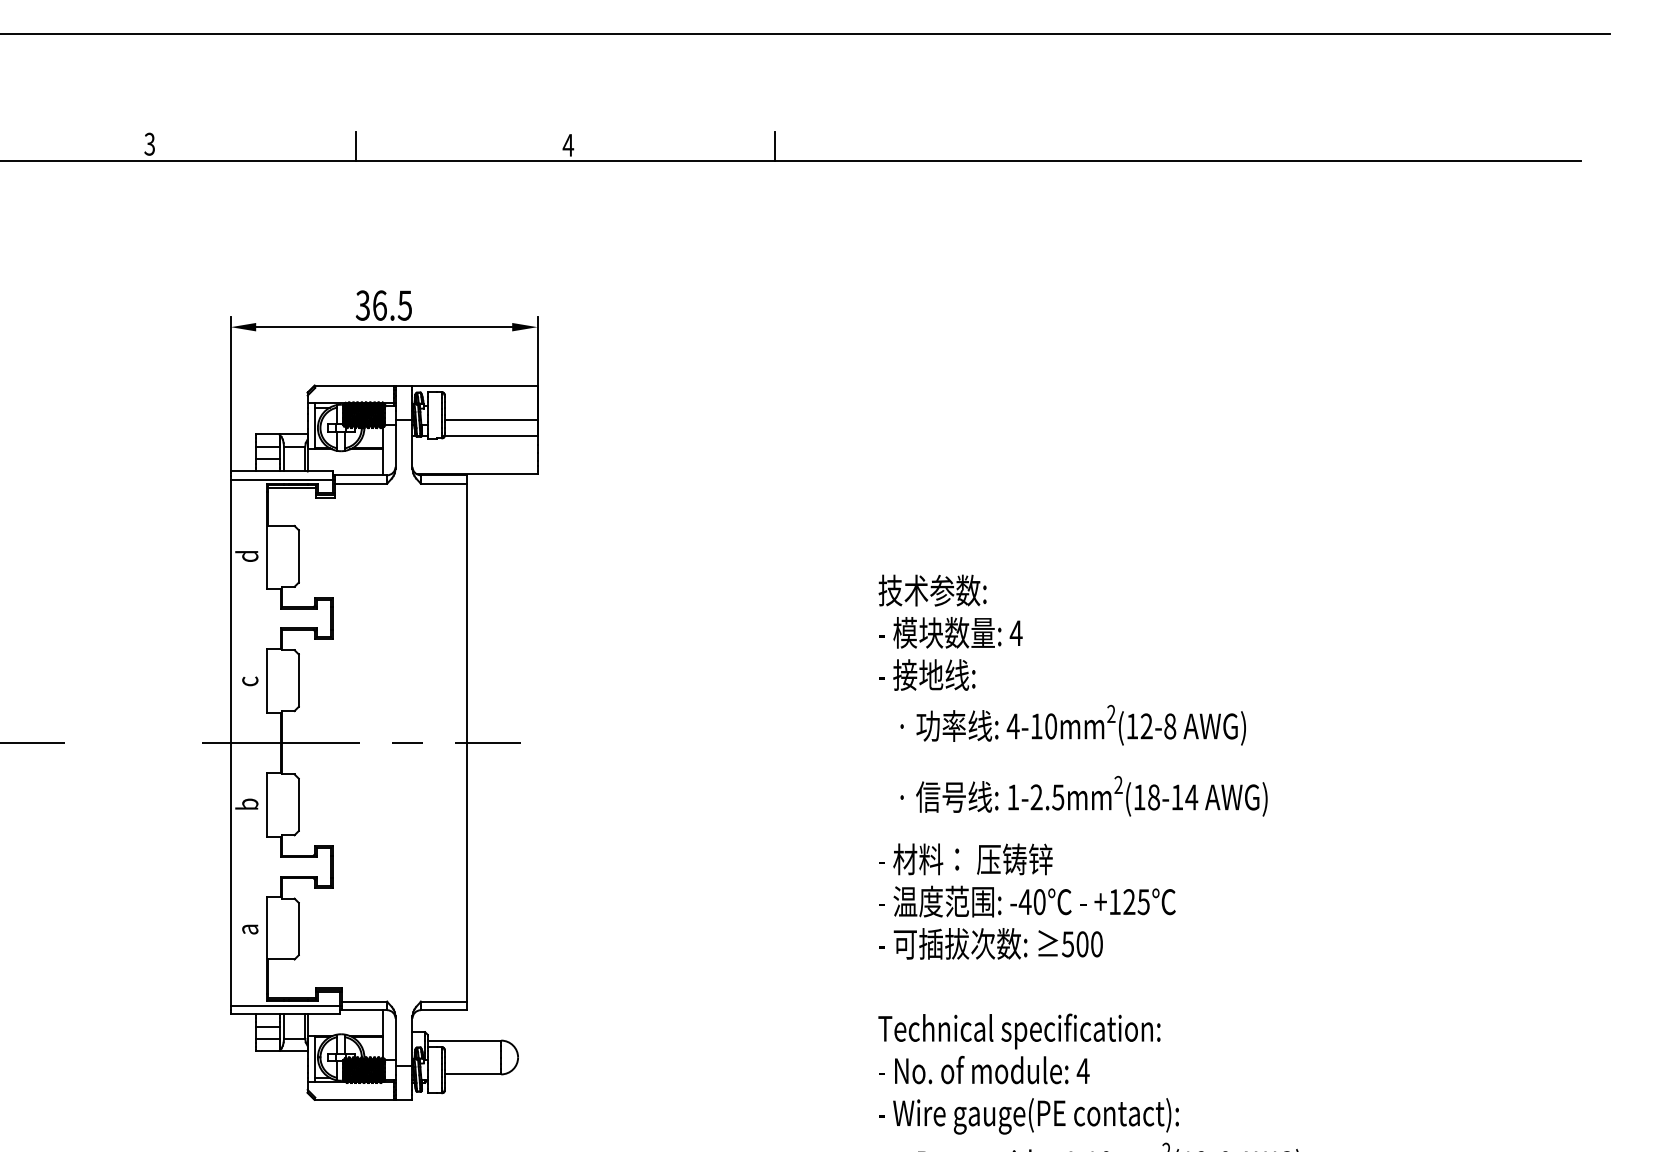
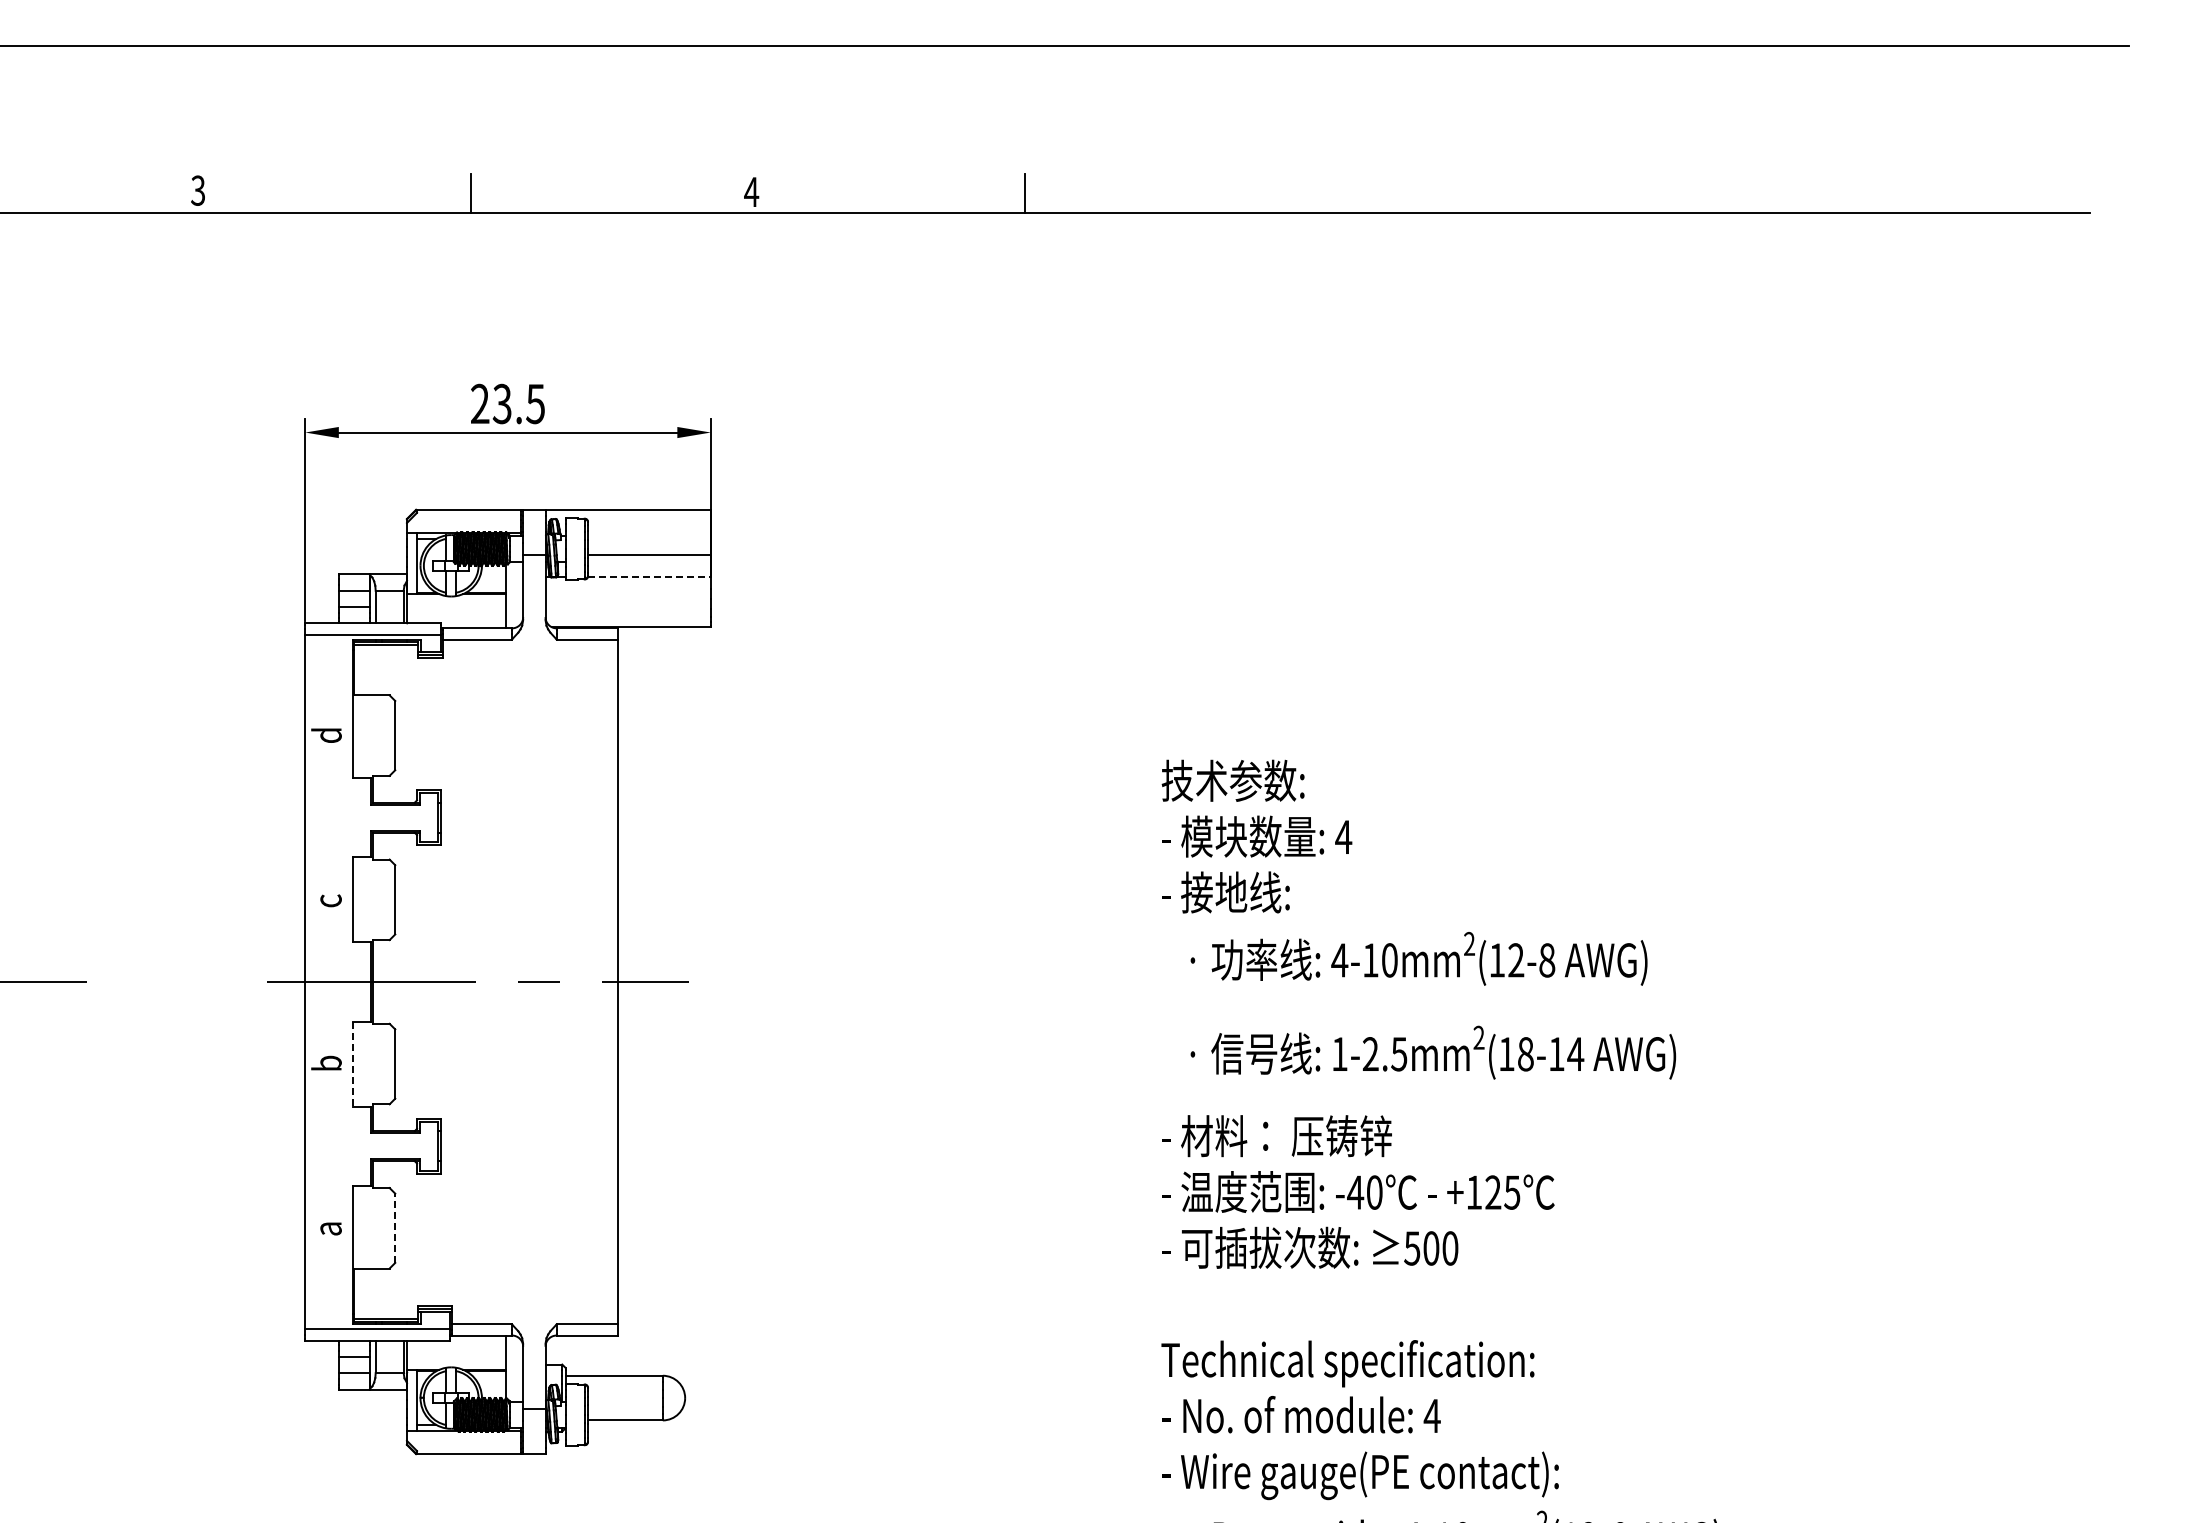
text: (370, 305) -> (490, 403), 36.5 -> 23.5
line: (491, 436) -> (649, 576), solid -> dashed
line: (266, 805) -> (352, 1064), solid -> dashed
line: (299, 929) -> (395, 1228), solid -> dashed

